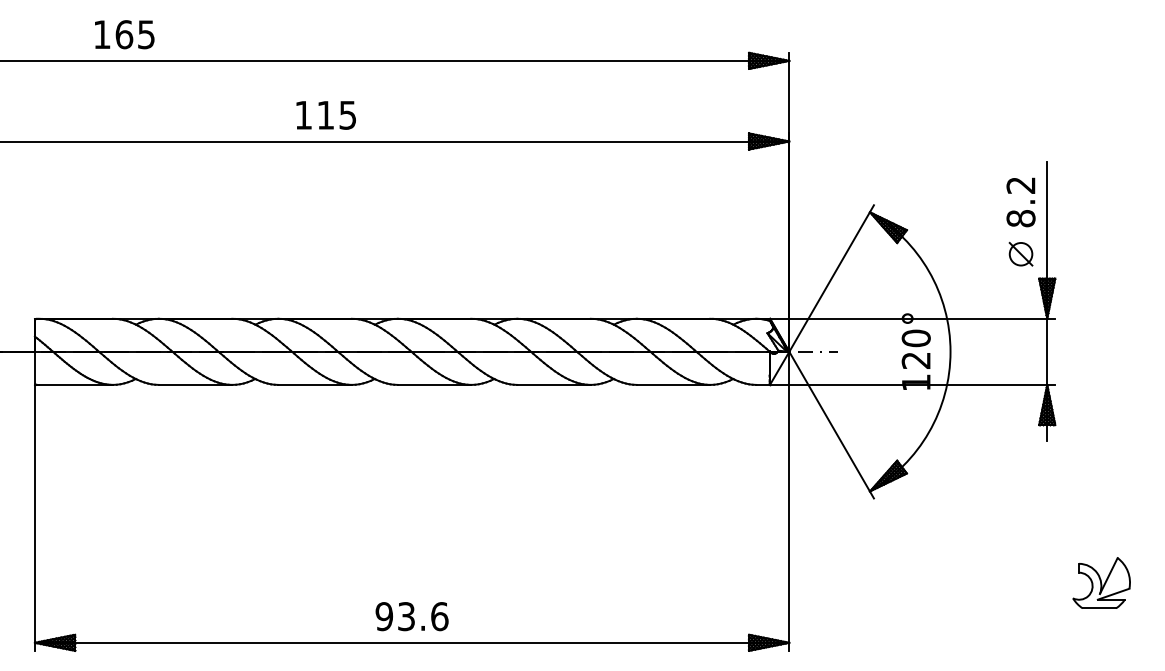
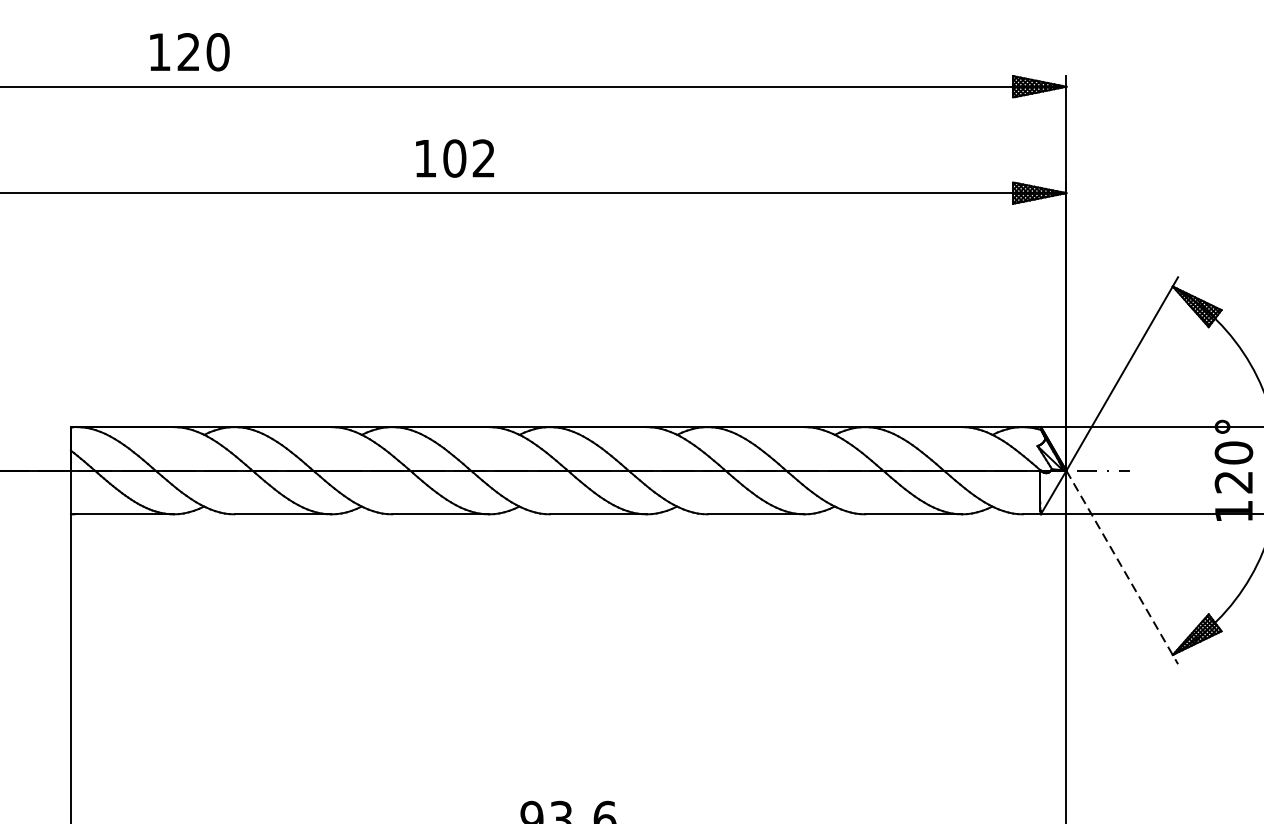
text: (135, 34) -> (203, 51), 165 -> 120
text: (336, 114) -> (468, 157), 115 -> 102
line: (831, 425) -> (1122, 567), solid -> dashed

